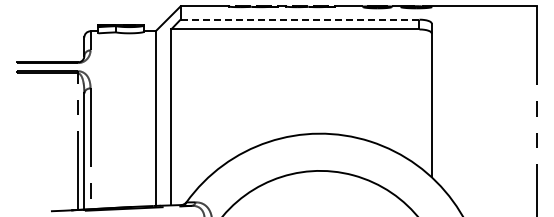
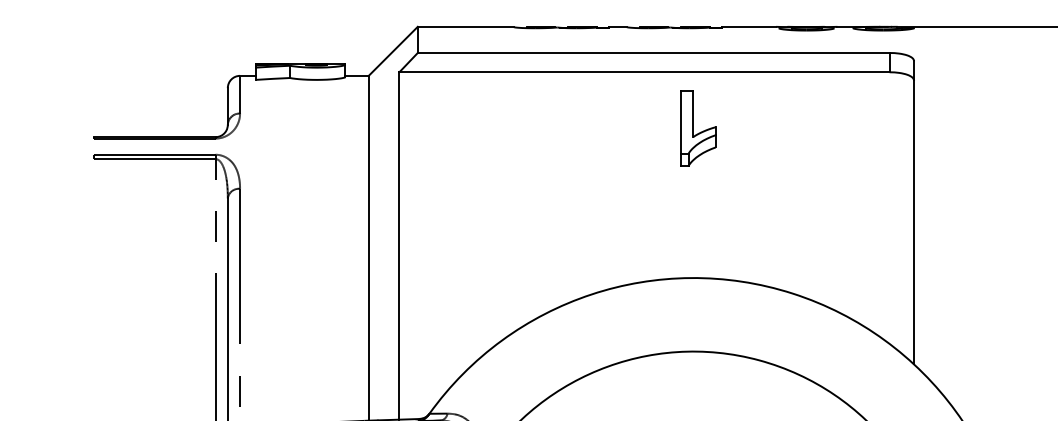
line: (300, 19) -> (654, 52), dashed -> solid
part: (322, 57) -> (698, 127), added

